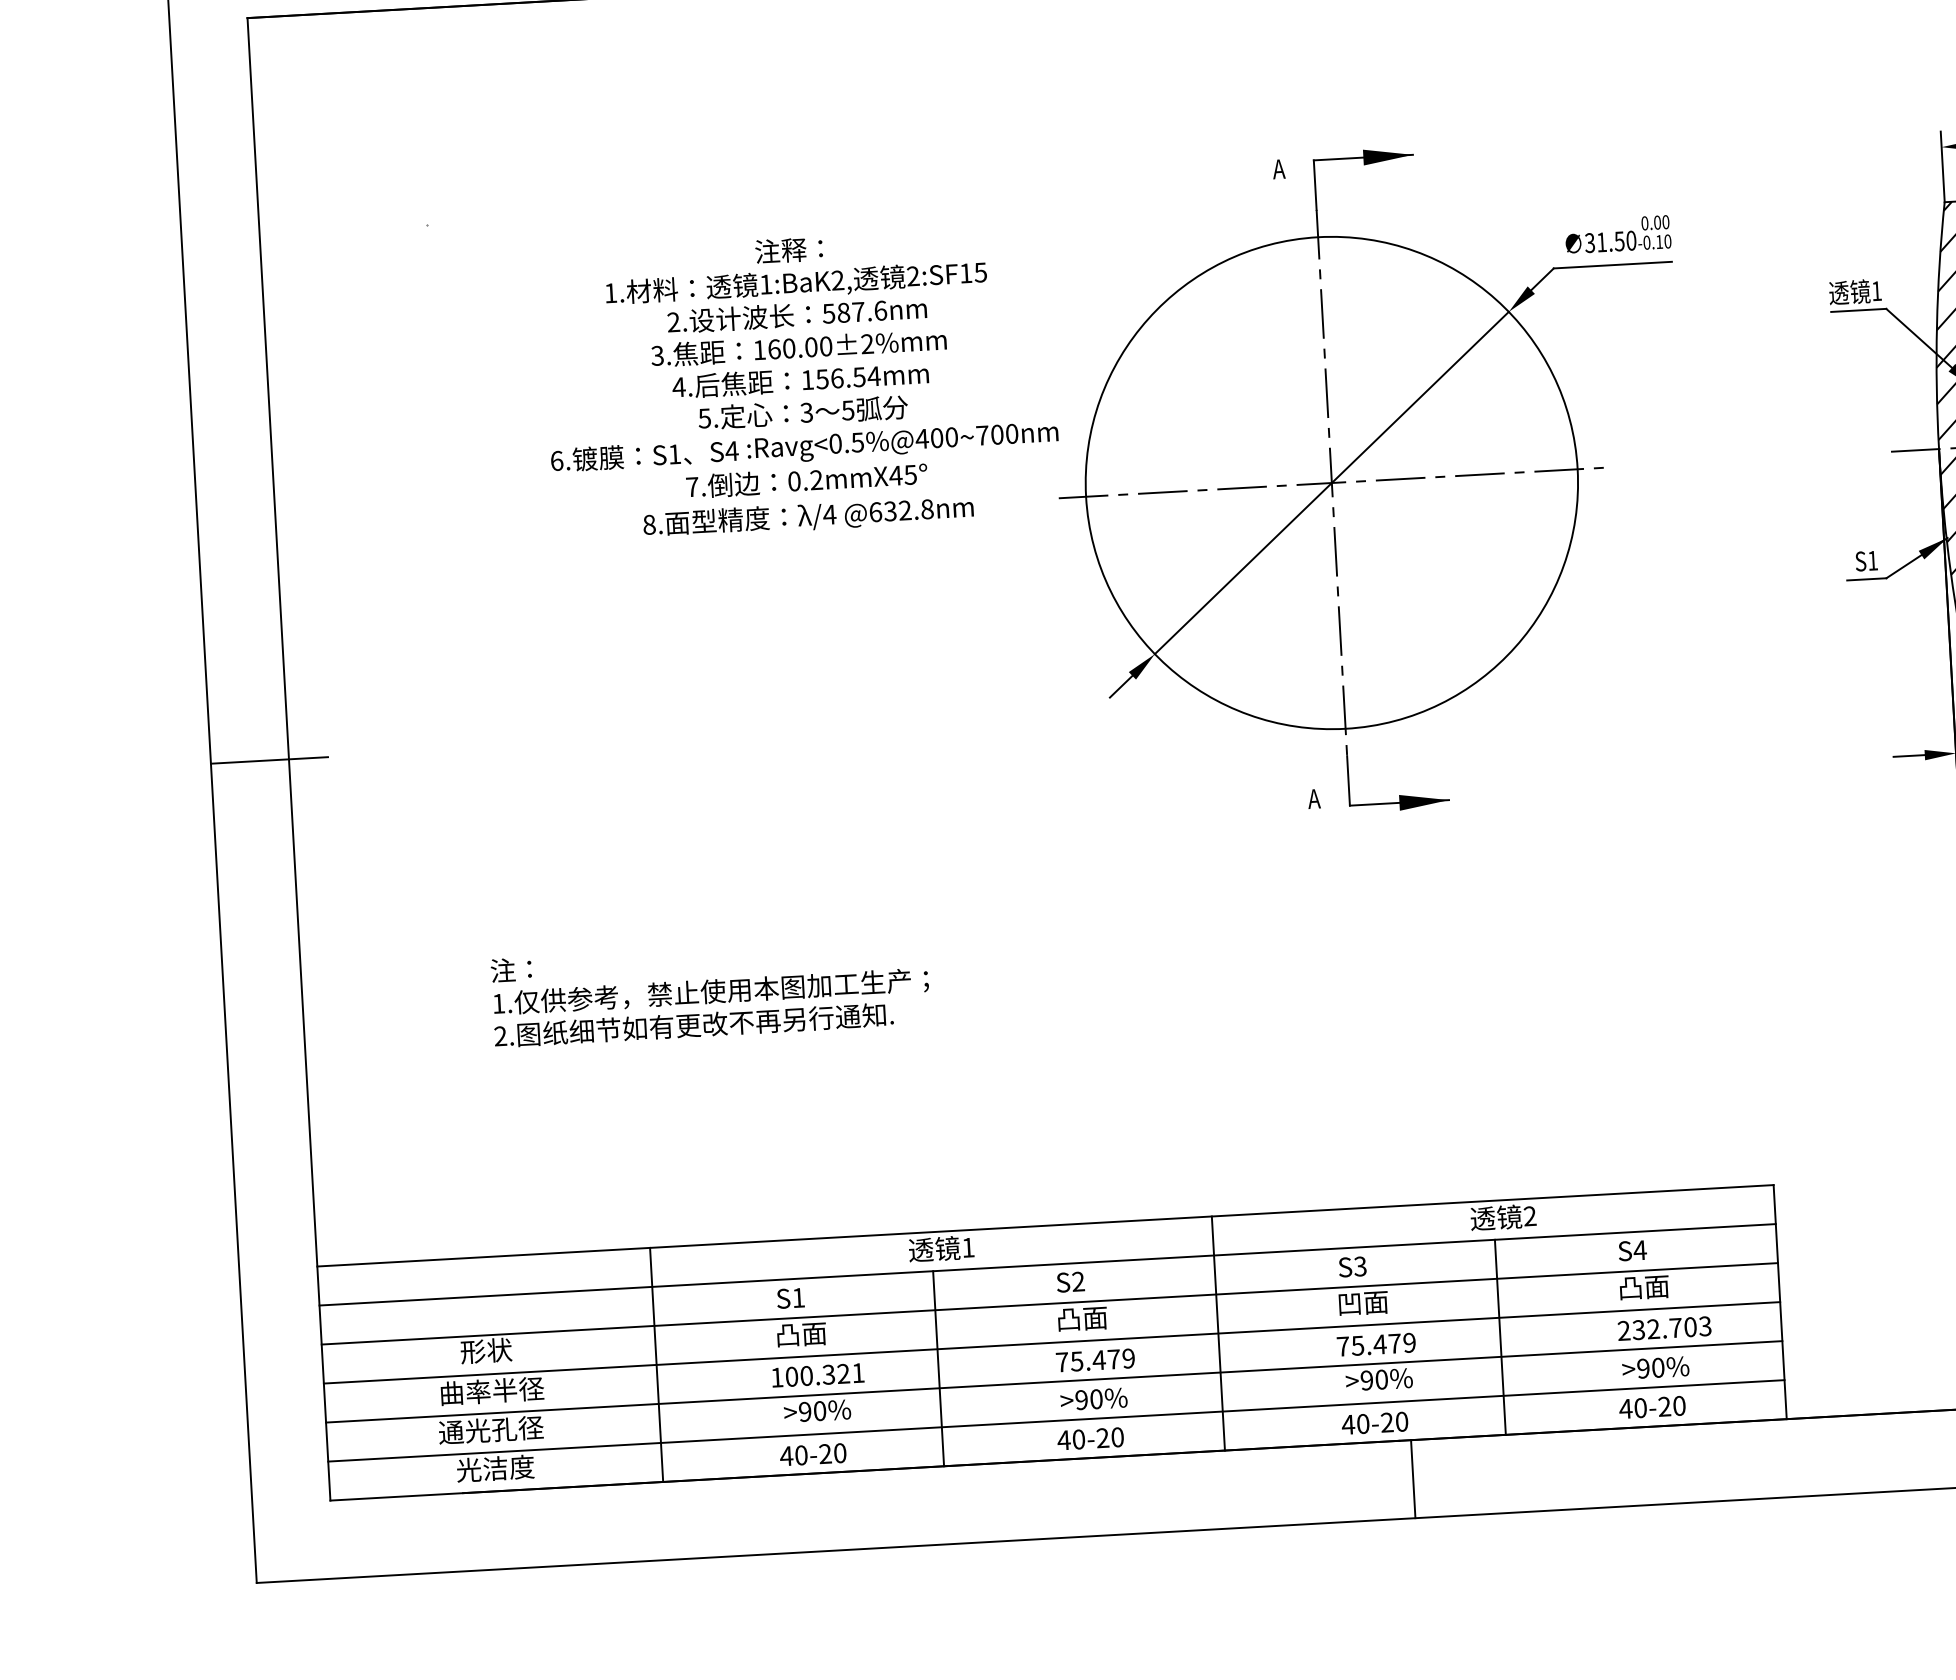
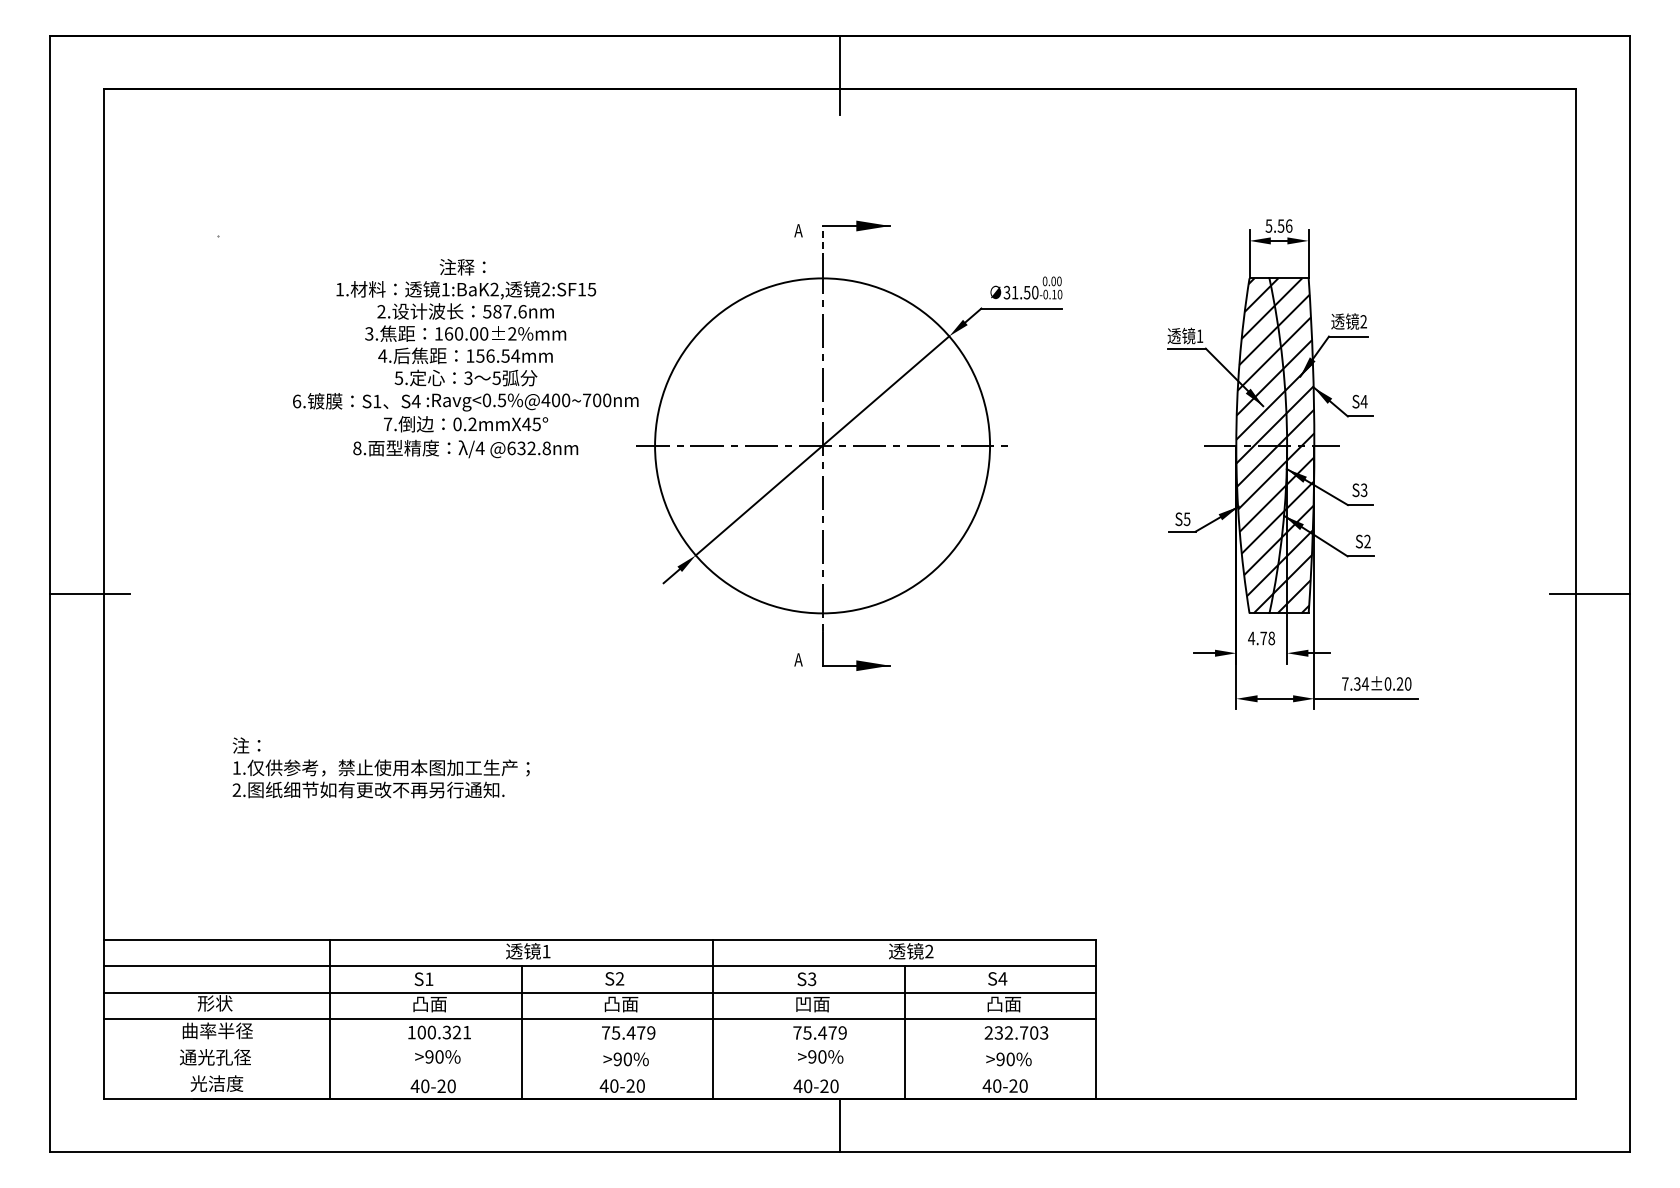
line: (1315, 184) -> (822, 242), solid -> dashed
text: (1871, 561) -> (1186, 519), S1 -> S5
line: (1053, 1381) -> (599, 1045), removed
line: (1055, 1420) -> (599, 1072), removed

